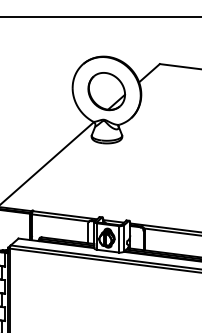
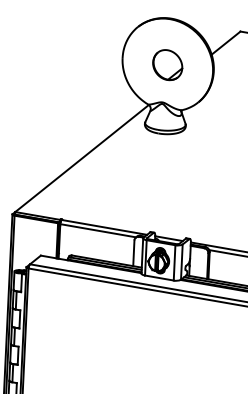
part: (106, 91) -> (167, 64), size x0.6

